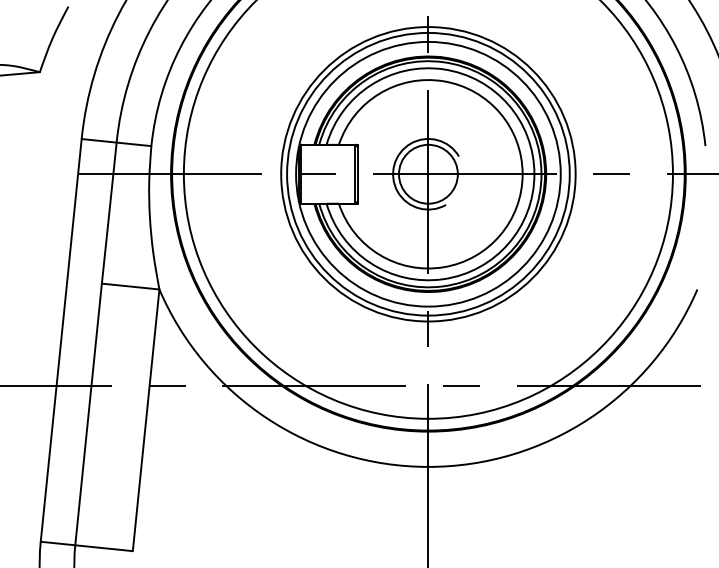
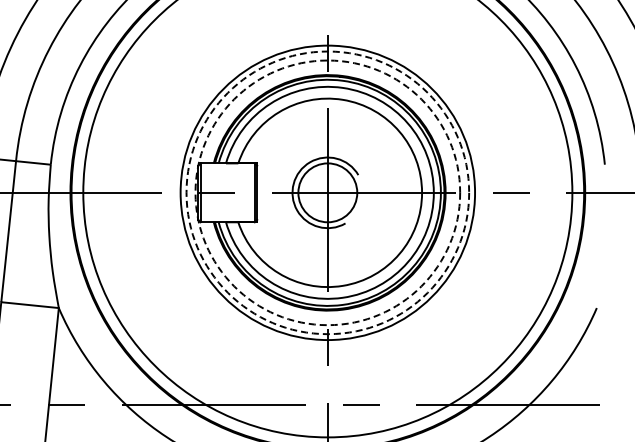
circle: (428, 173) -> (327, 192), solid -> dashed
circle: (428, 173) -> (327, 192), solid -> dashed

